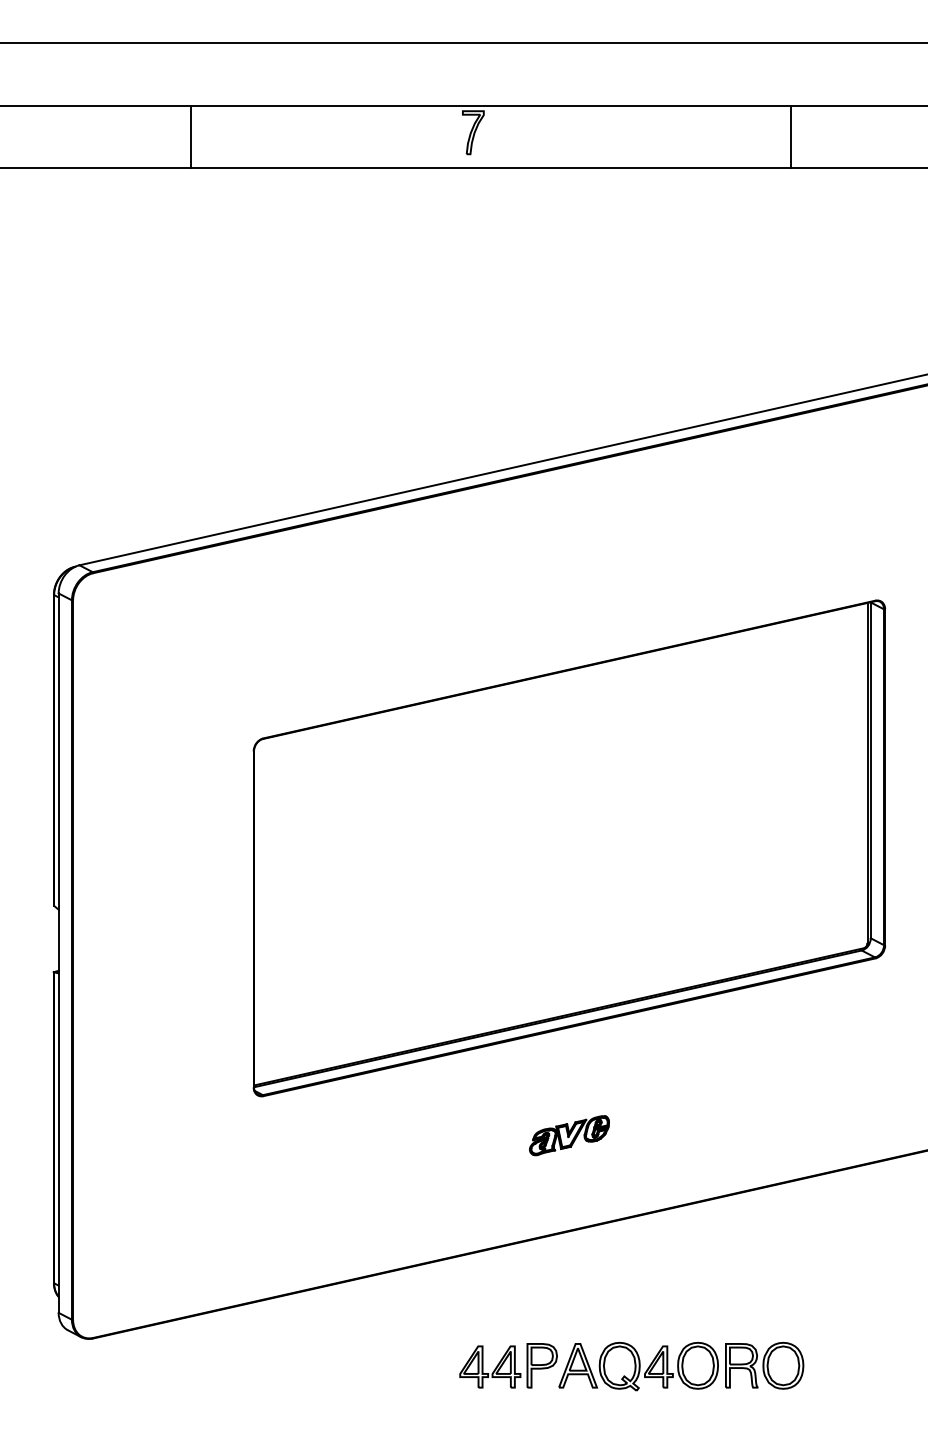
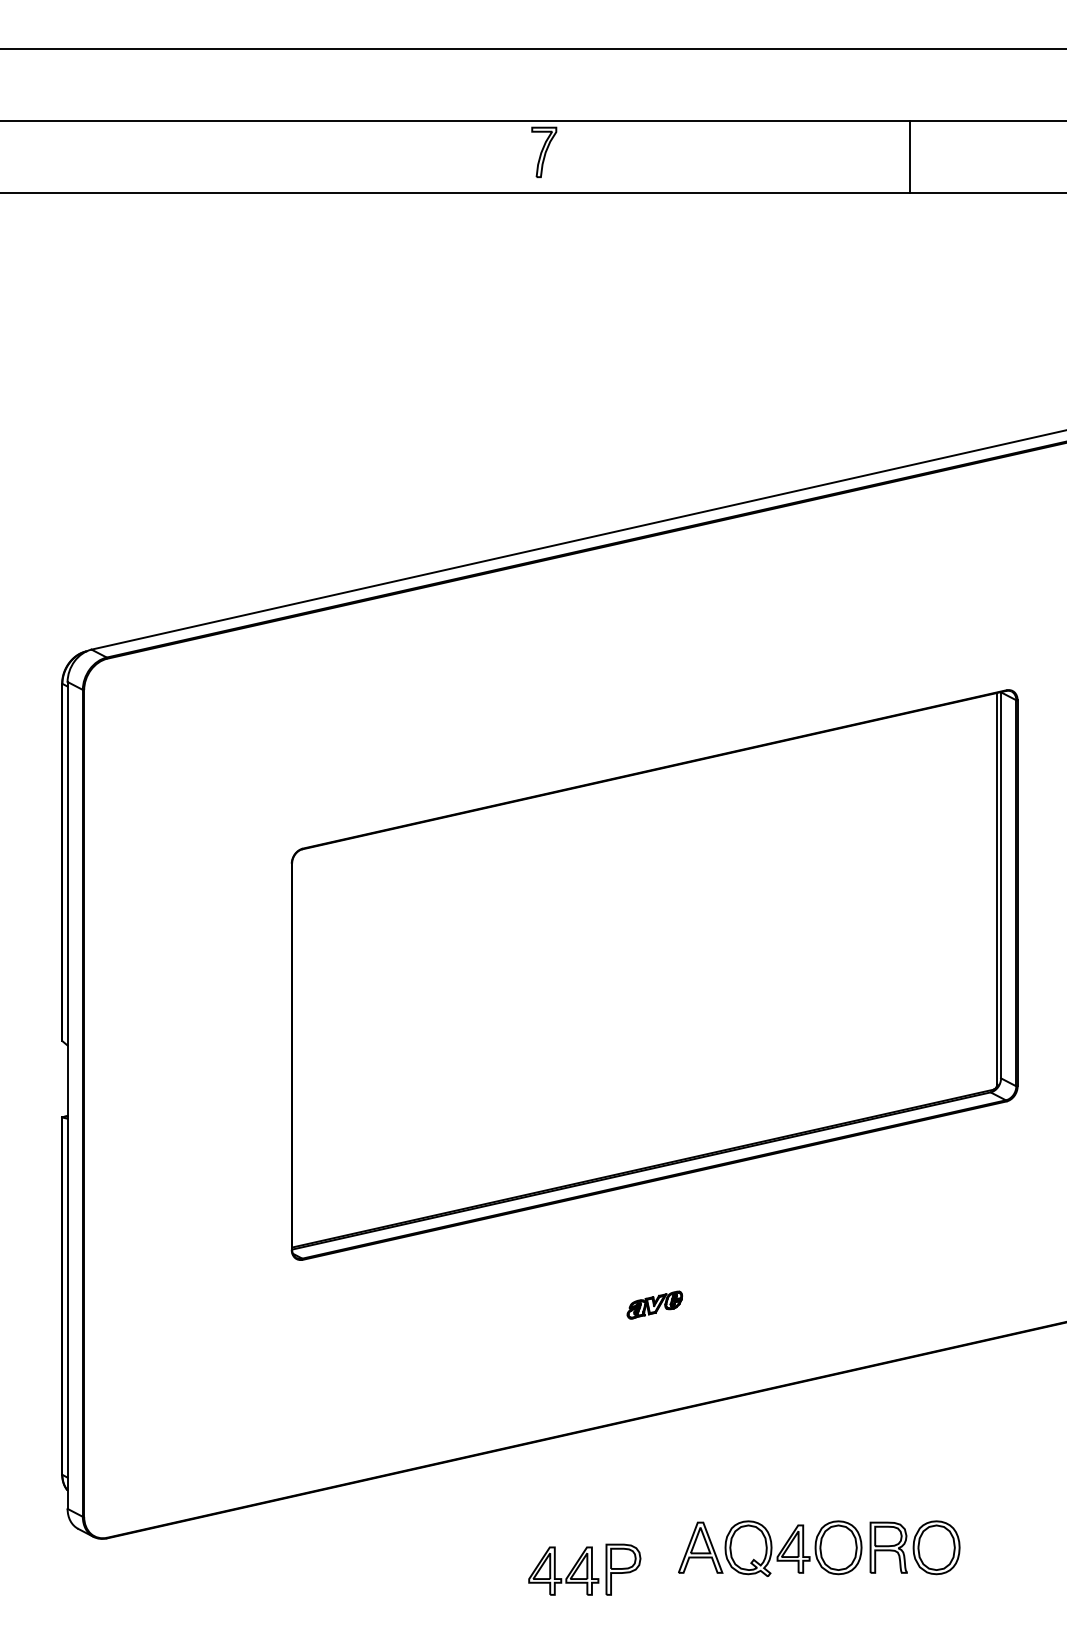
line: (190, 136) -> (219, 156), removed
part: (569, 1135) -> (654, 1304), size x0.6
part: (681, 1366) -> (819, 1548), moved

